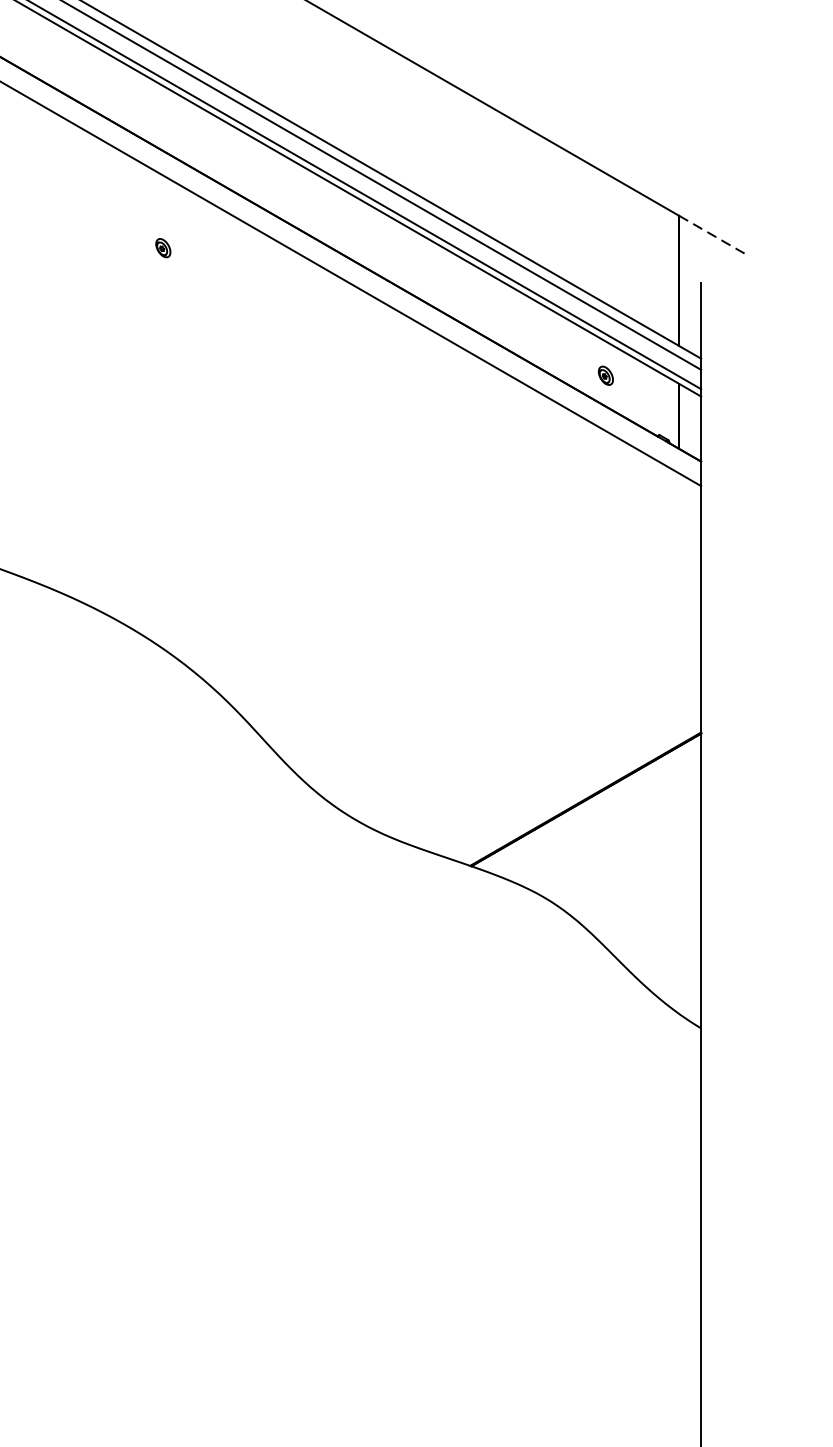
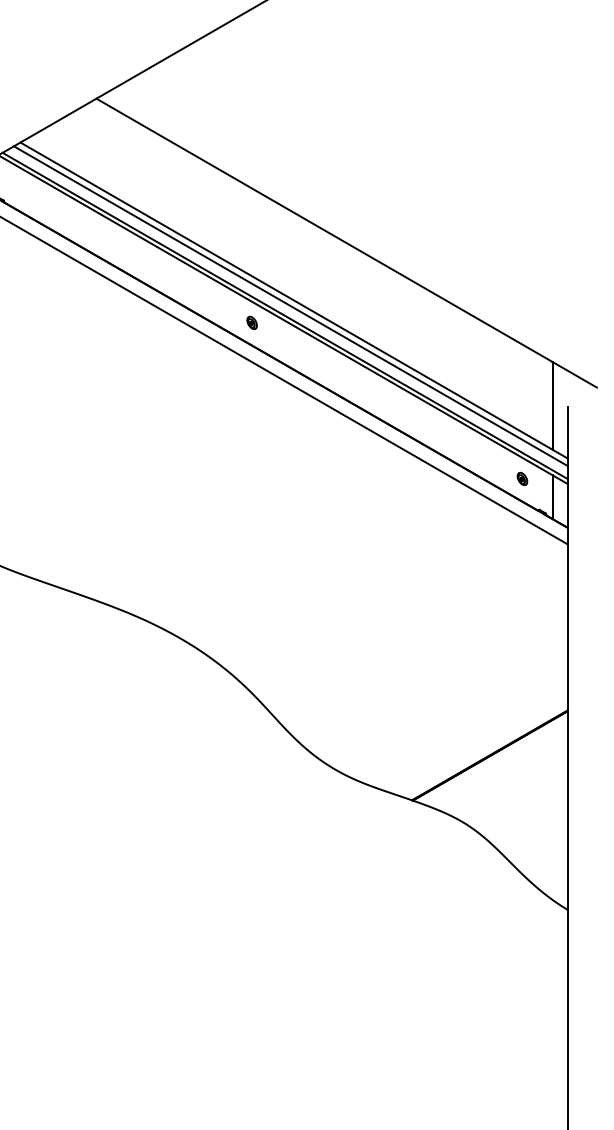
line: (711, 234) -> (574, 374), dashed -> solid
part: (162, 247) -> (251, 322), moved
part: (605, 375) -> (522, 478), moved

